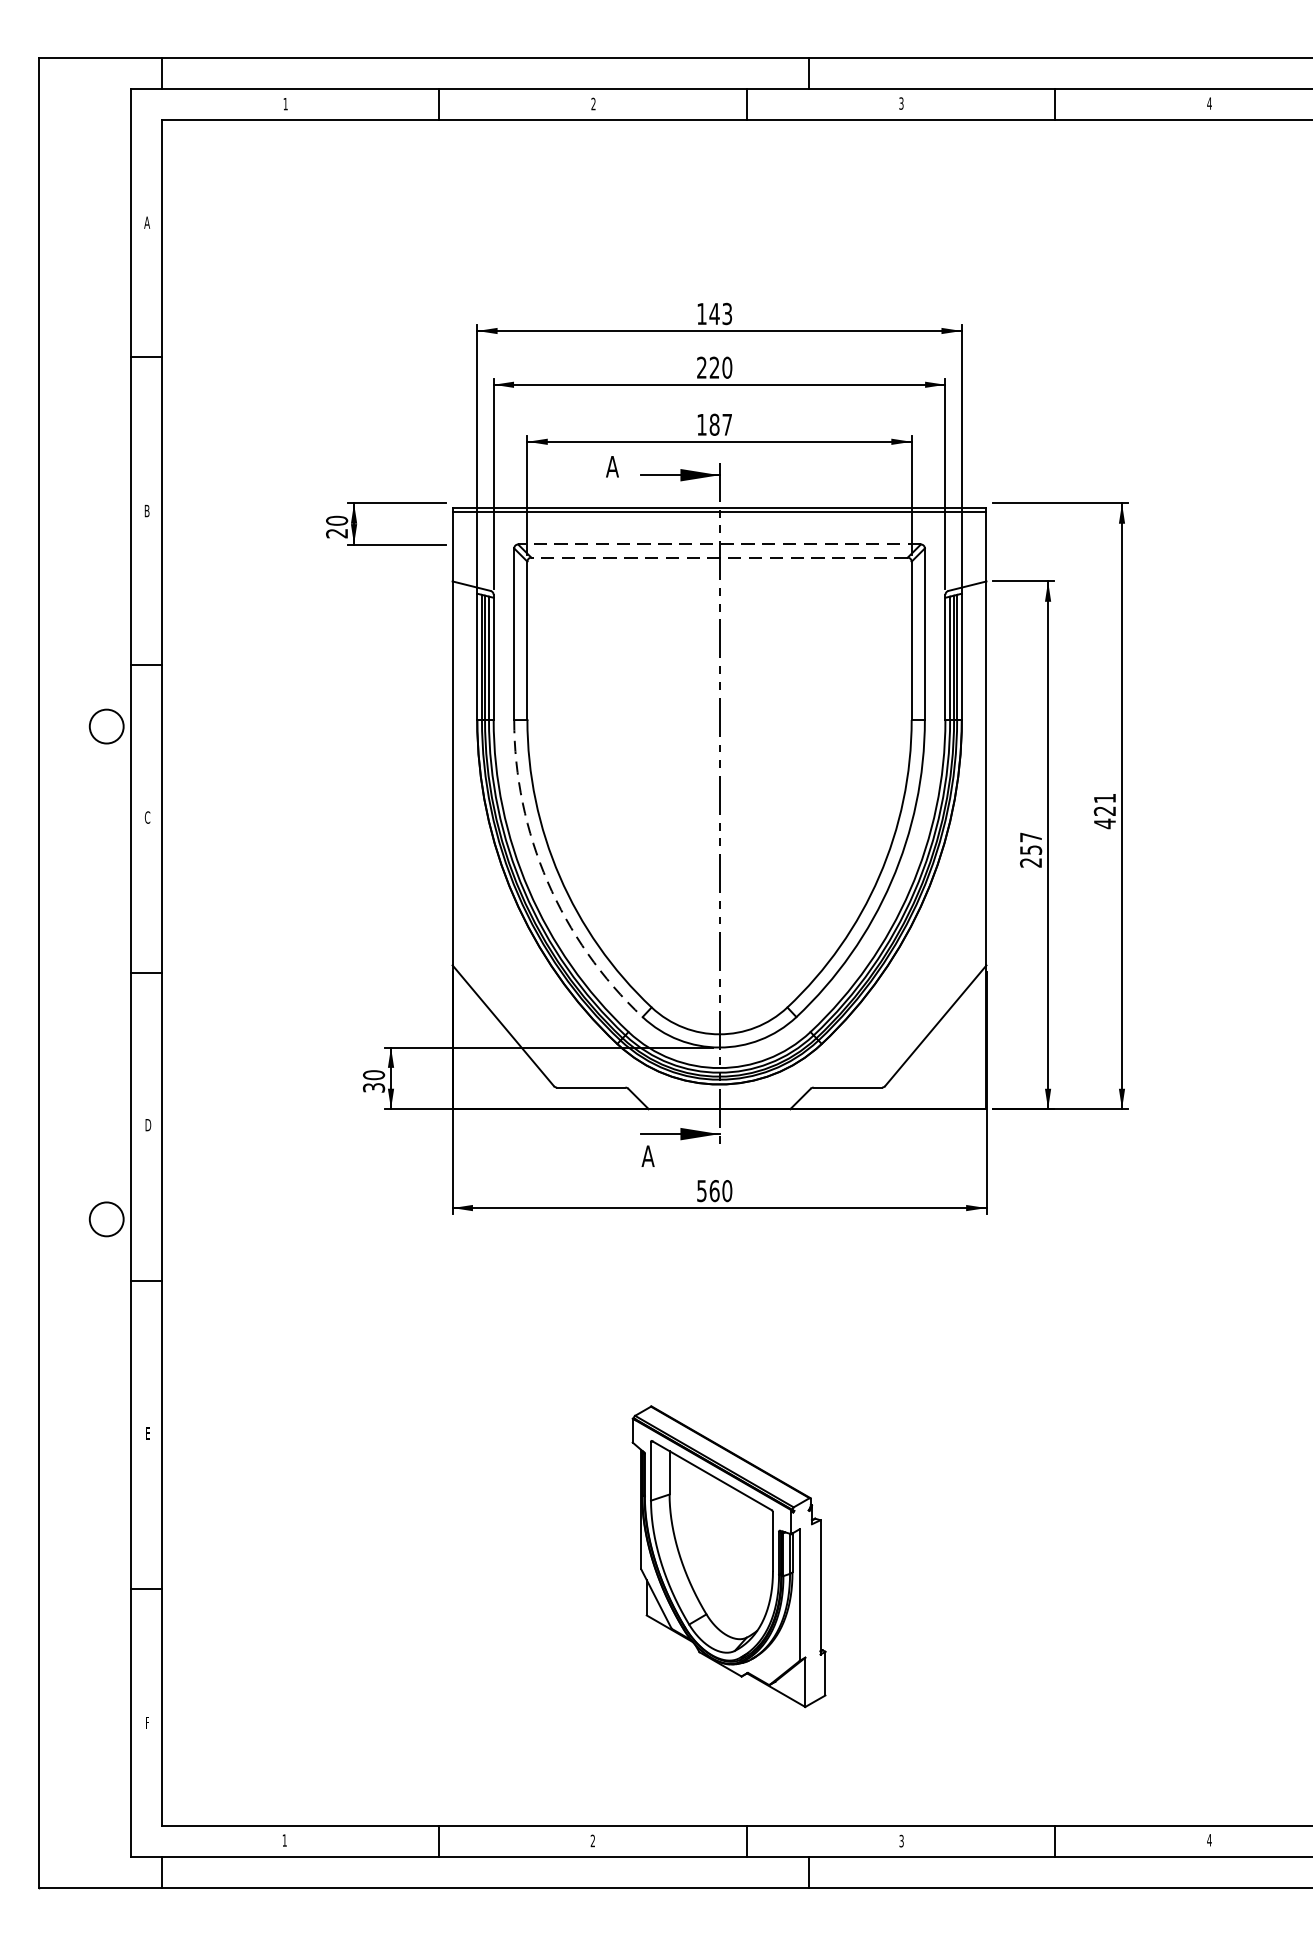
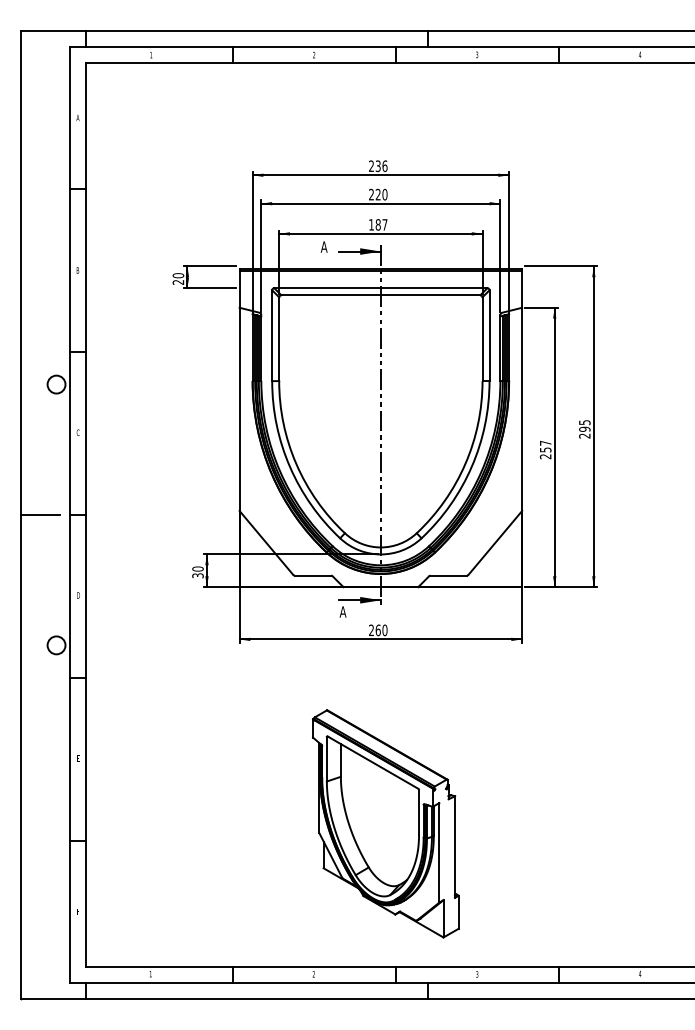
text: (715, 314) -> (378, 166), 143 -> 236
line: (718, 545) -> (380, 288), dashed -> solid
line: (718, 558) -> (380, 295), dashed -> solid
text: (1104, 811) -> (584, 429), 421 -> 295
arc: (546, 881) -> (289, 466), dashed -> solid
line: (74, 973) -> (39, 515), added
text: (701, 1191) -> (371, 630), 560 -> 260
part: (728, 1555) -> (385, 823), size x1.43

